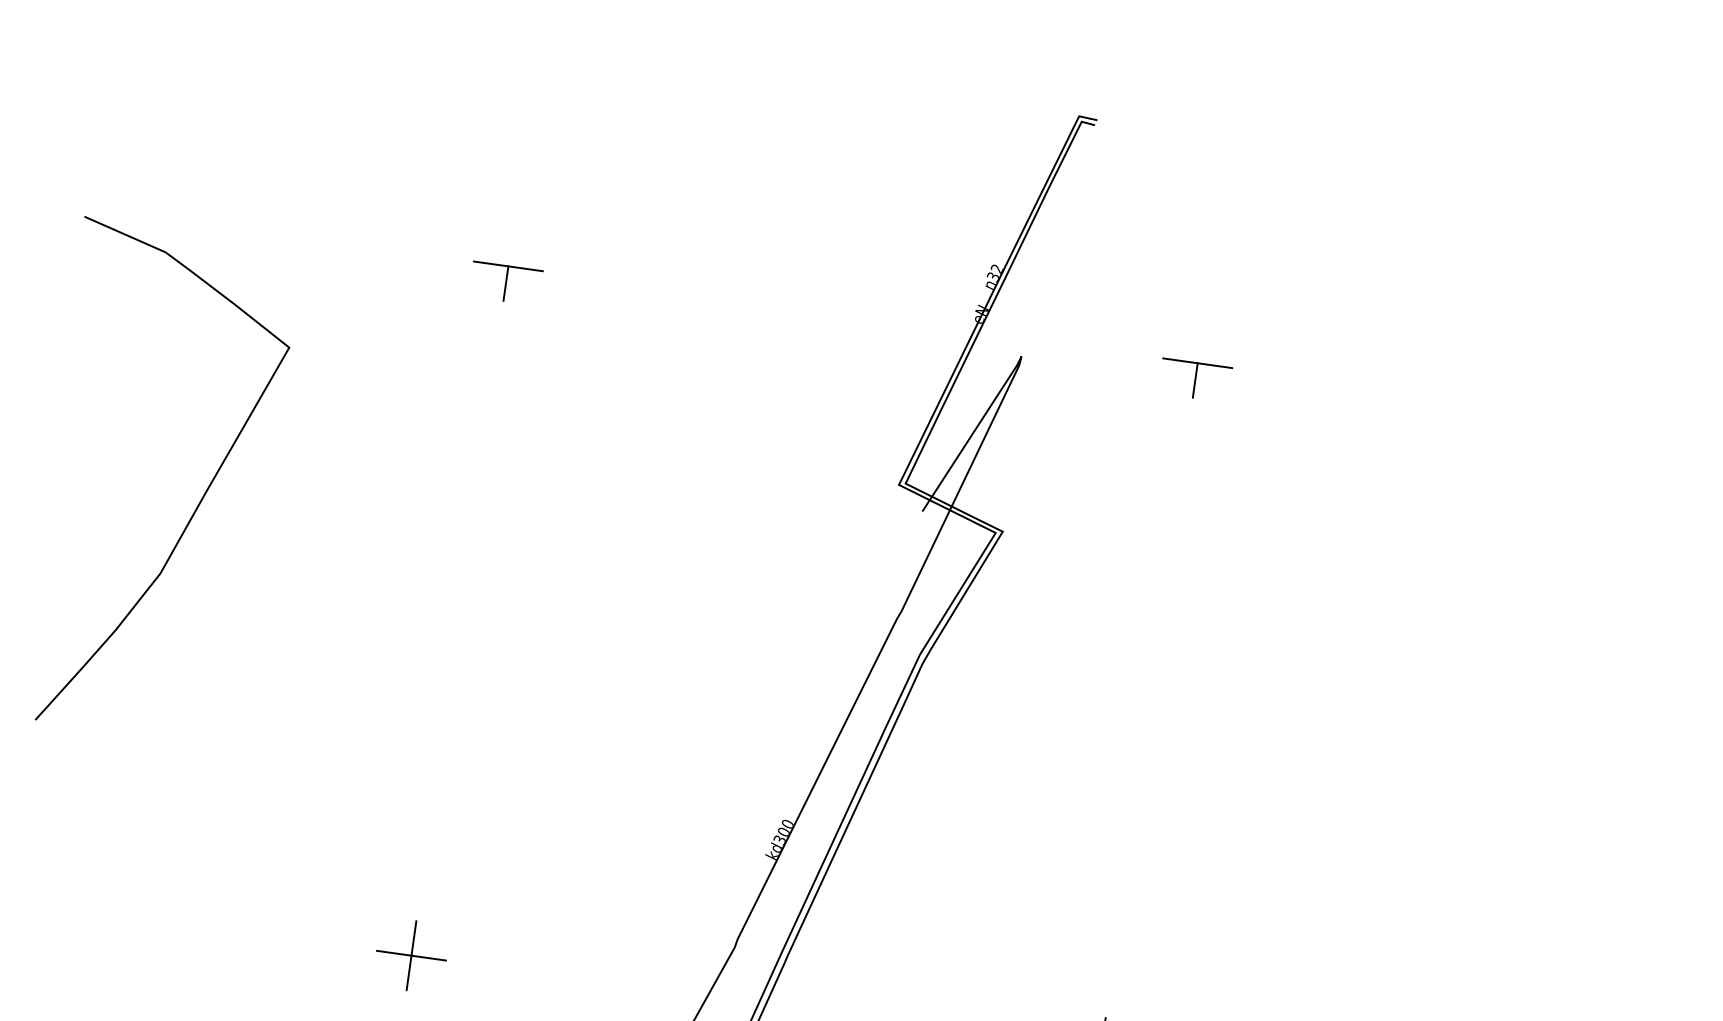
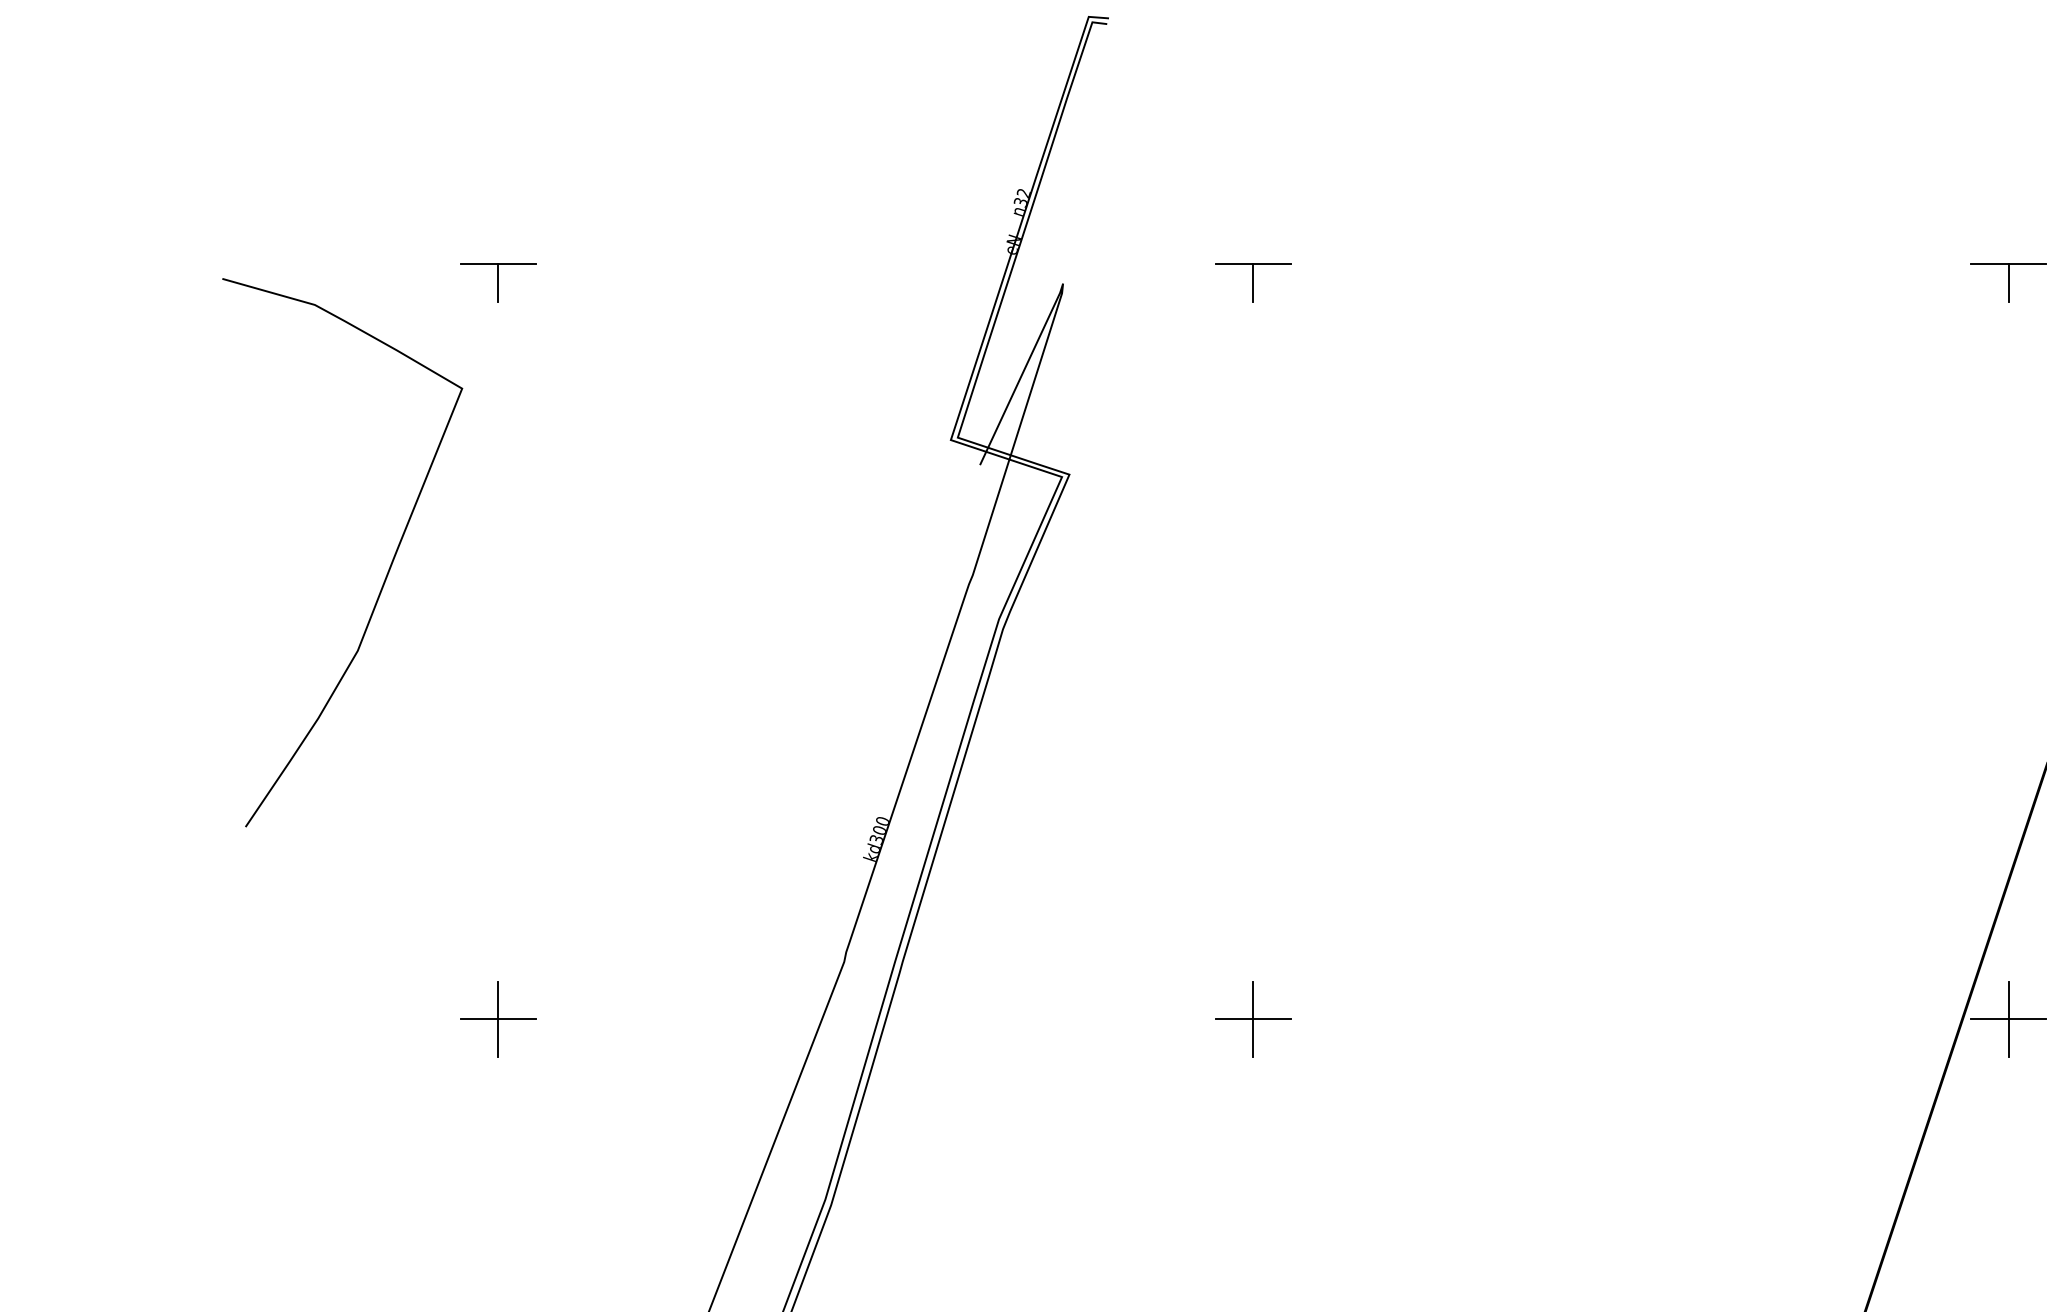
curve: (197, 504) -> (387, 571), moved

